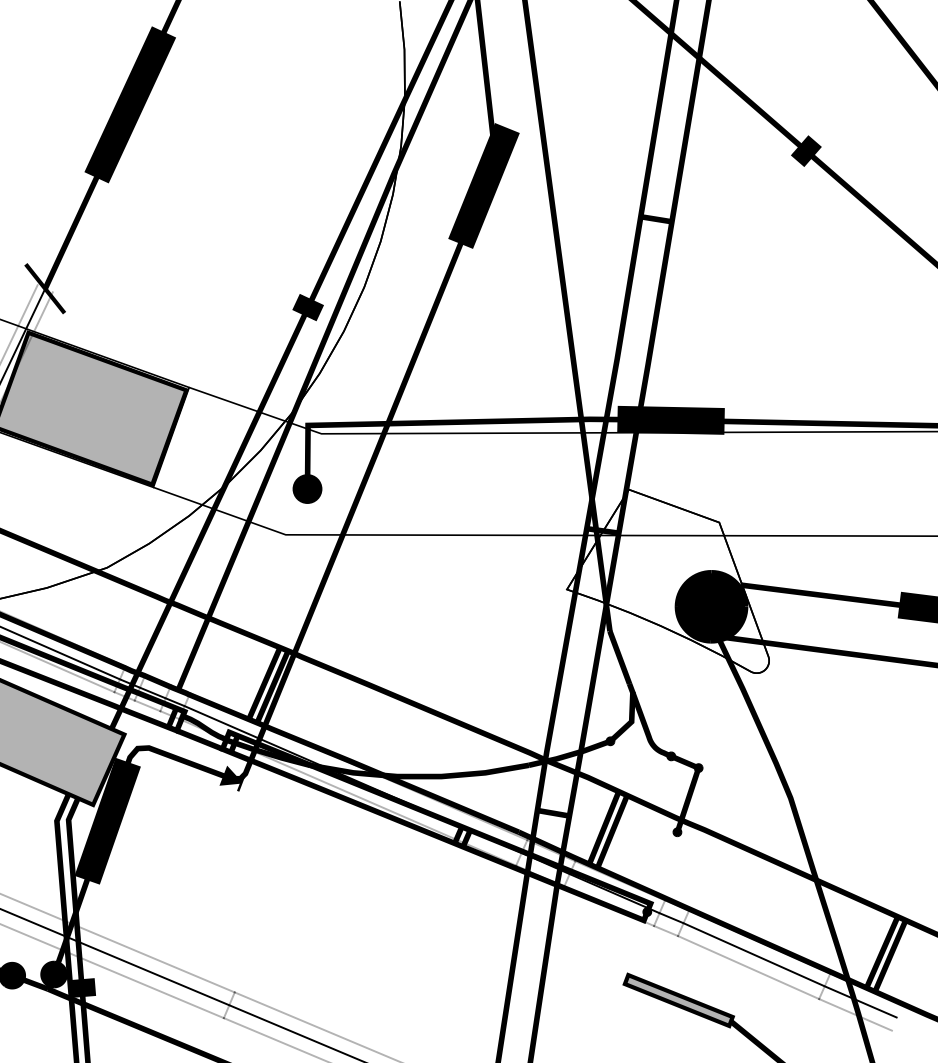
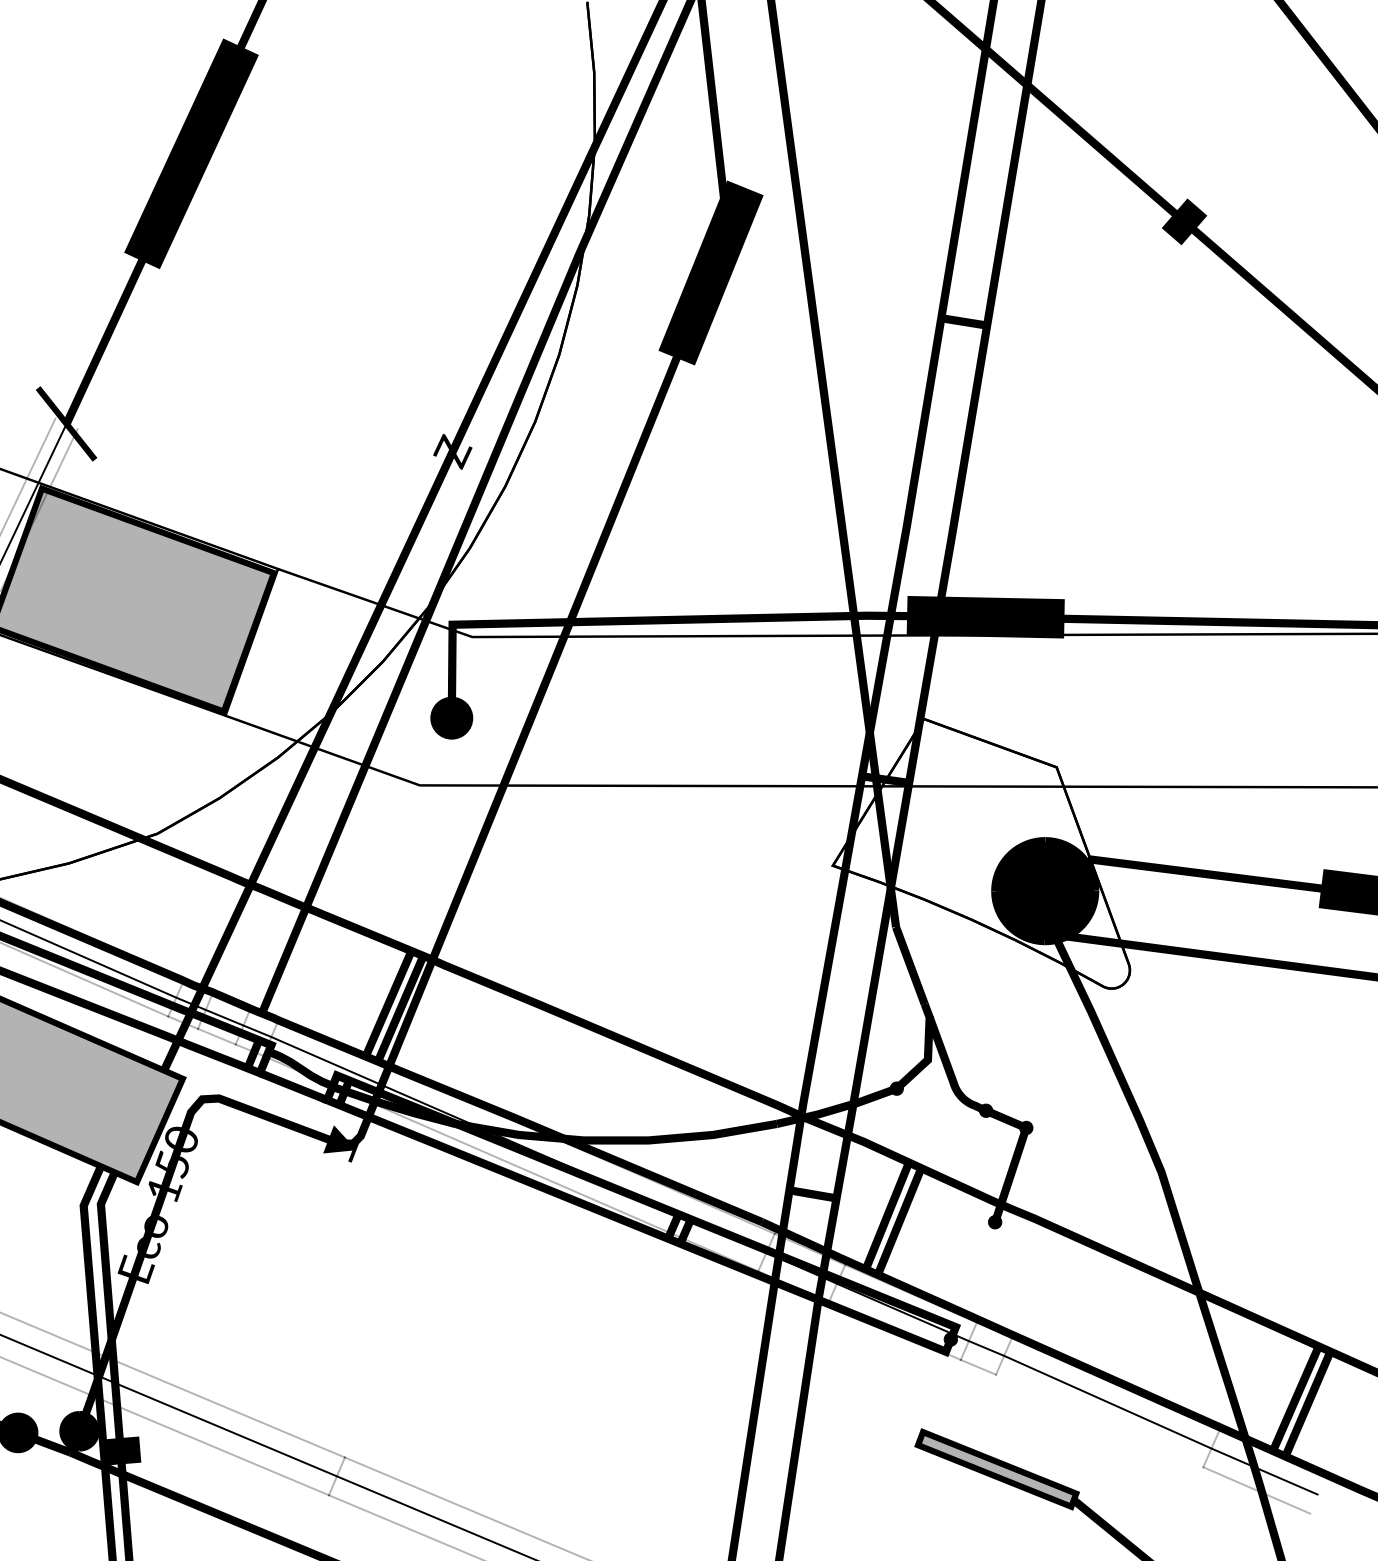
fill: (308, 307) -> (453, 451), removed
fill: (107, 820) -> (158, 1204), removed
line: (748, 967) -> (1099, 1420), removed

